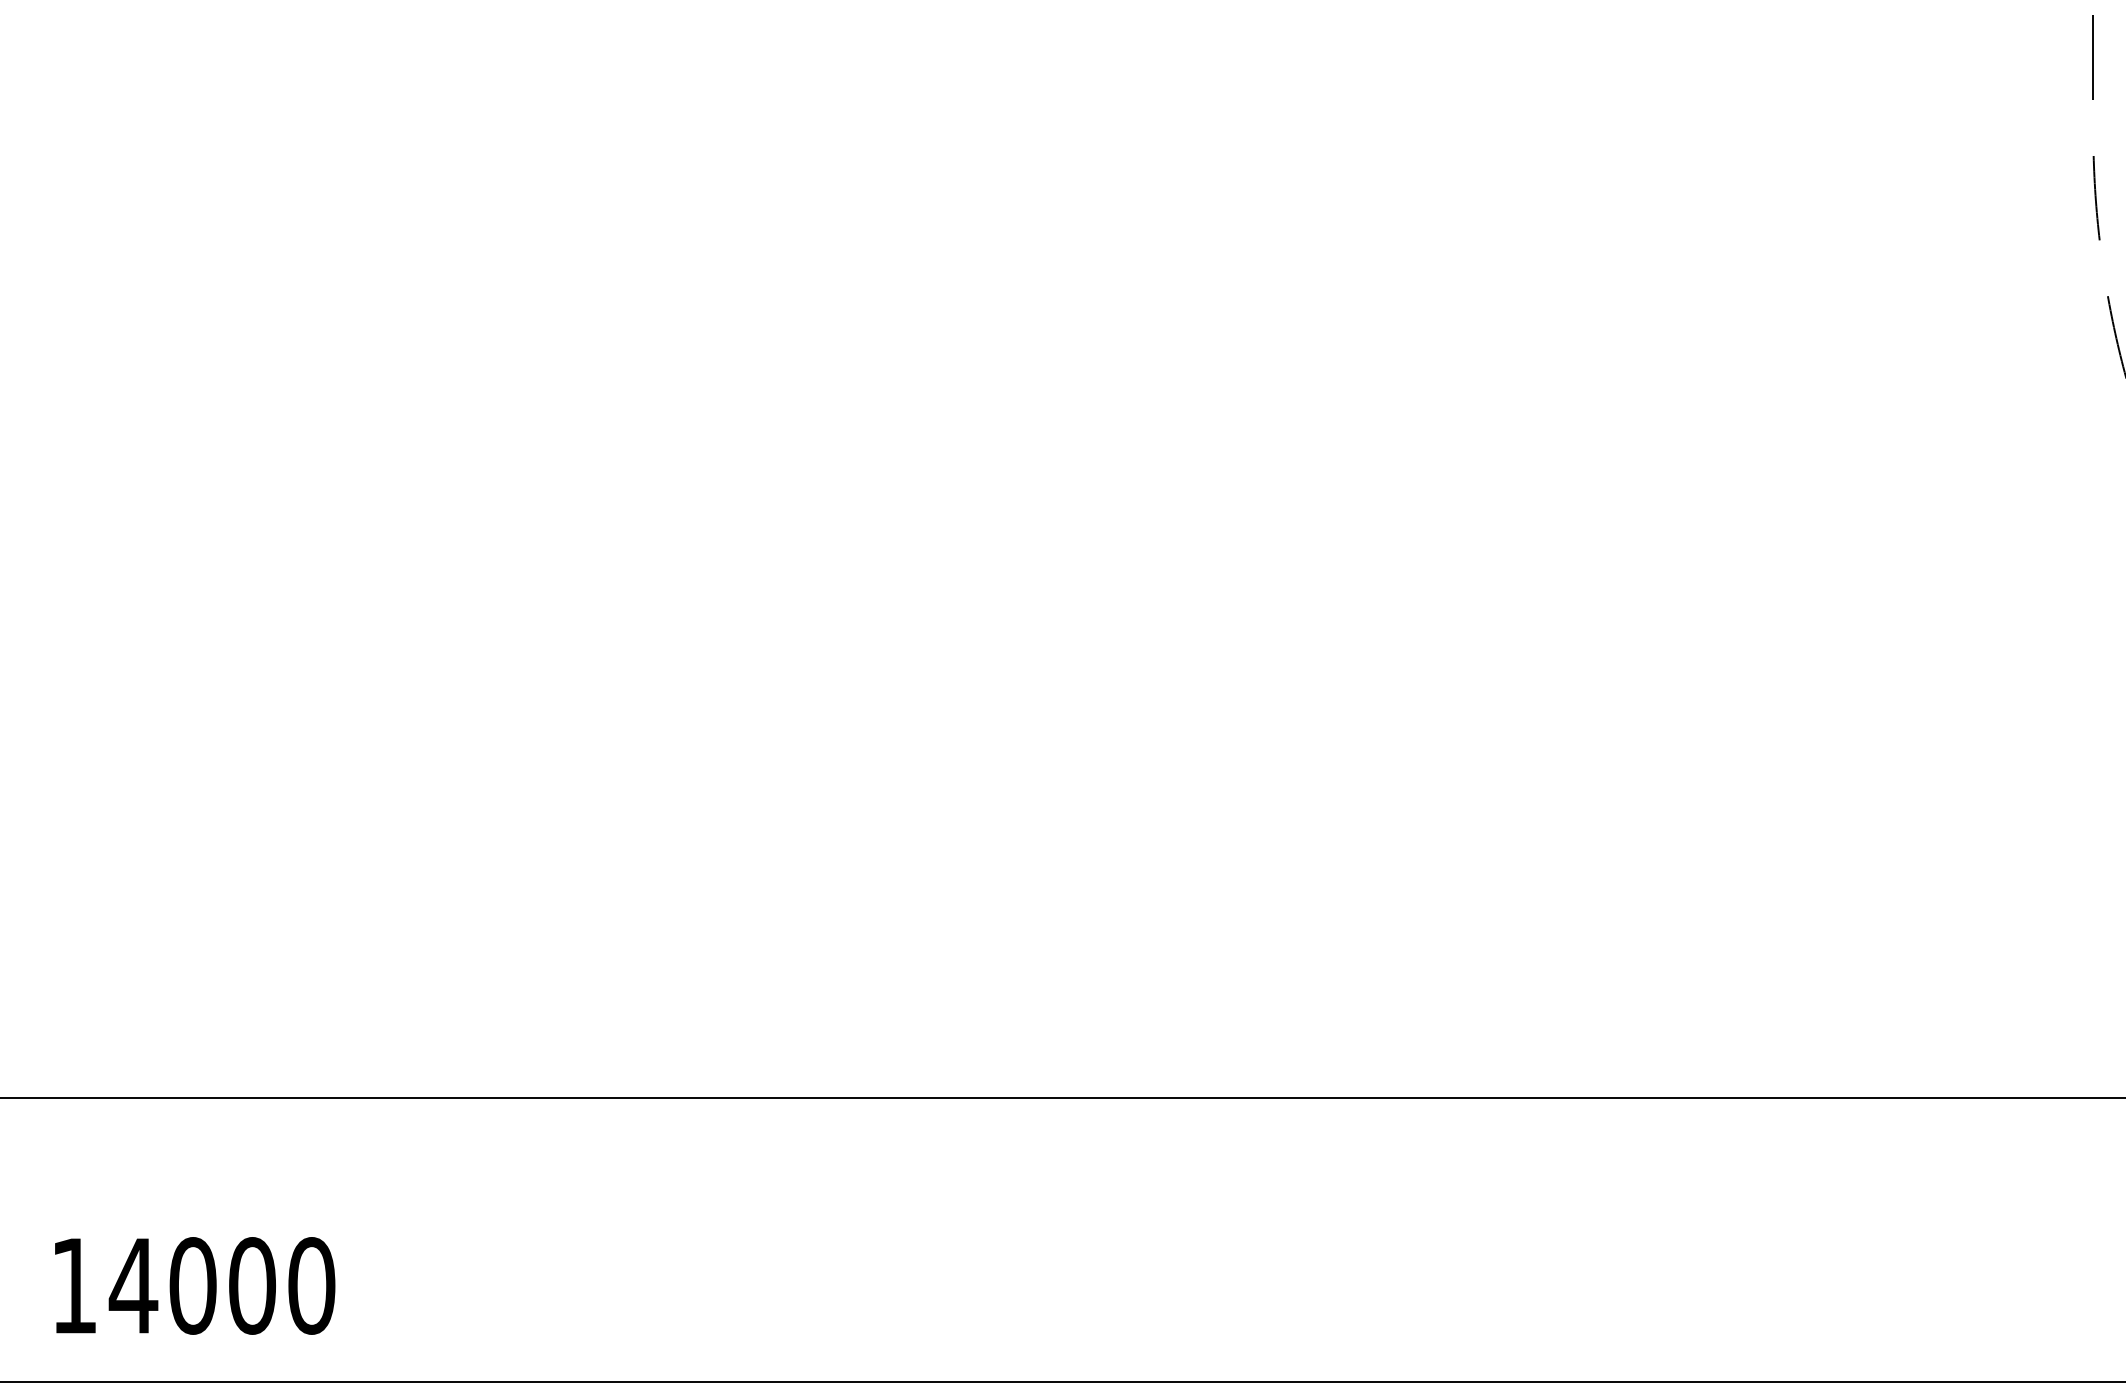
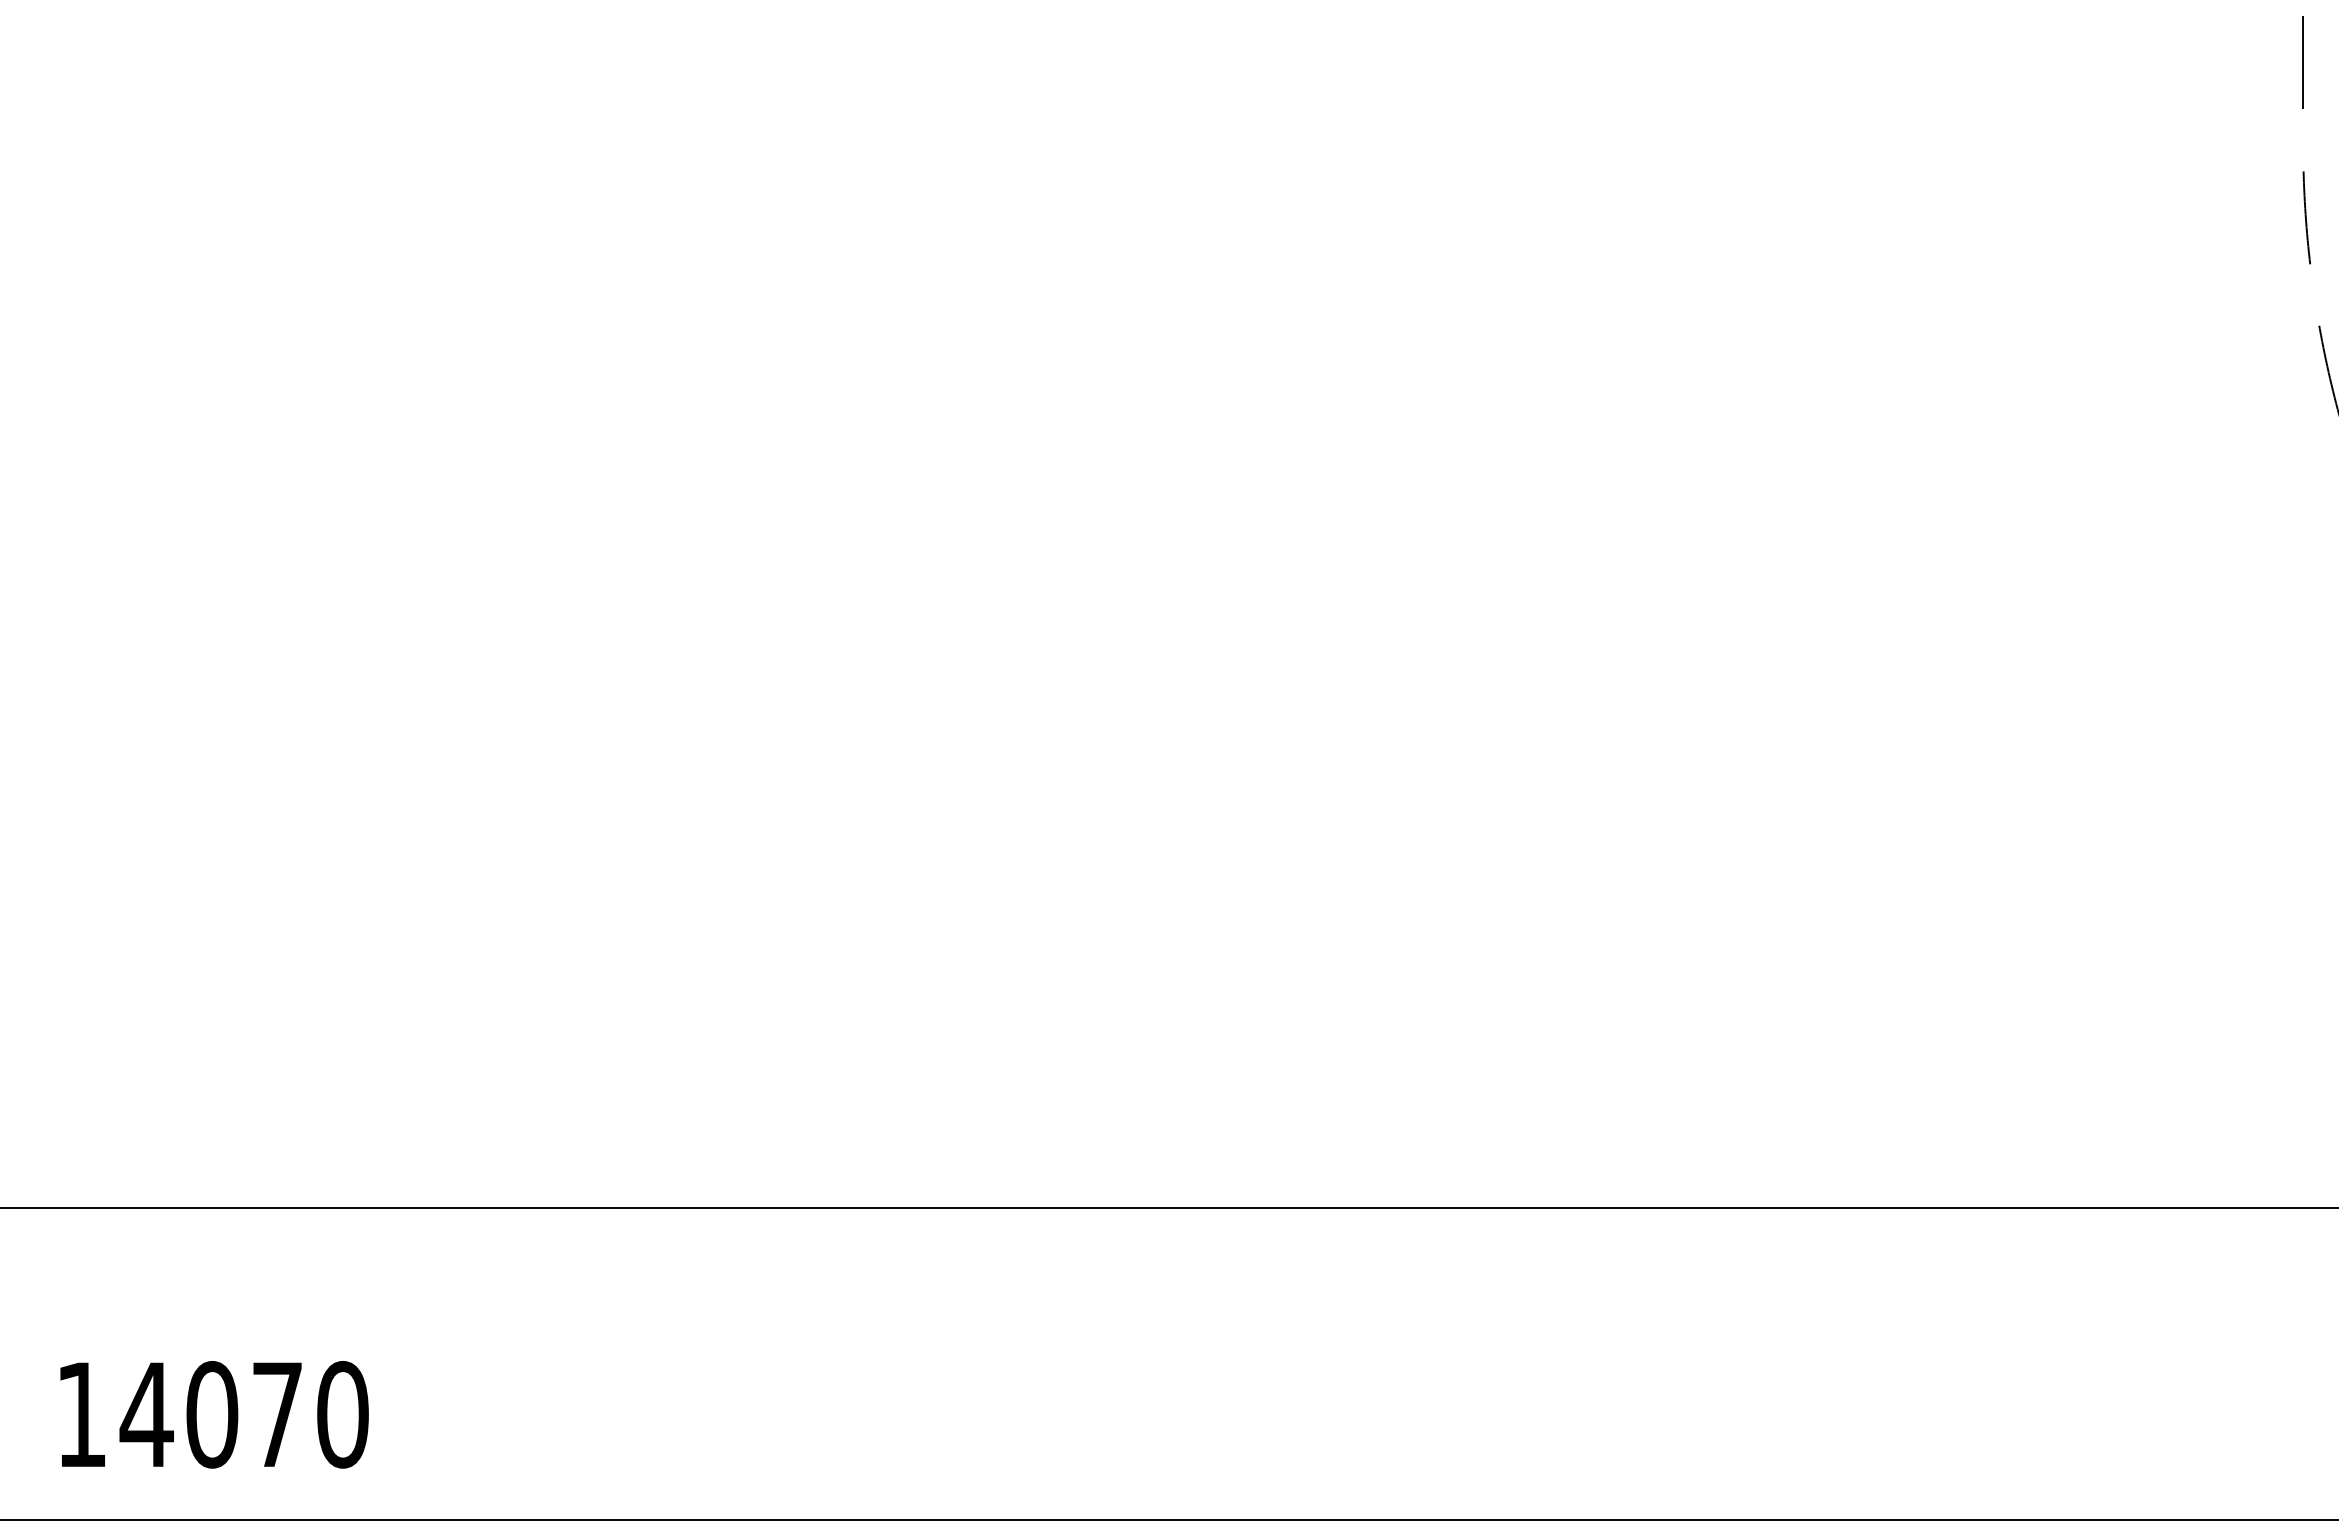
text: (252, 1285) -> (277, 1414), 14000 -> 14070

